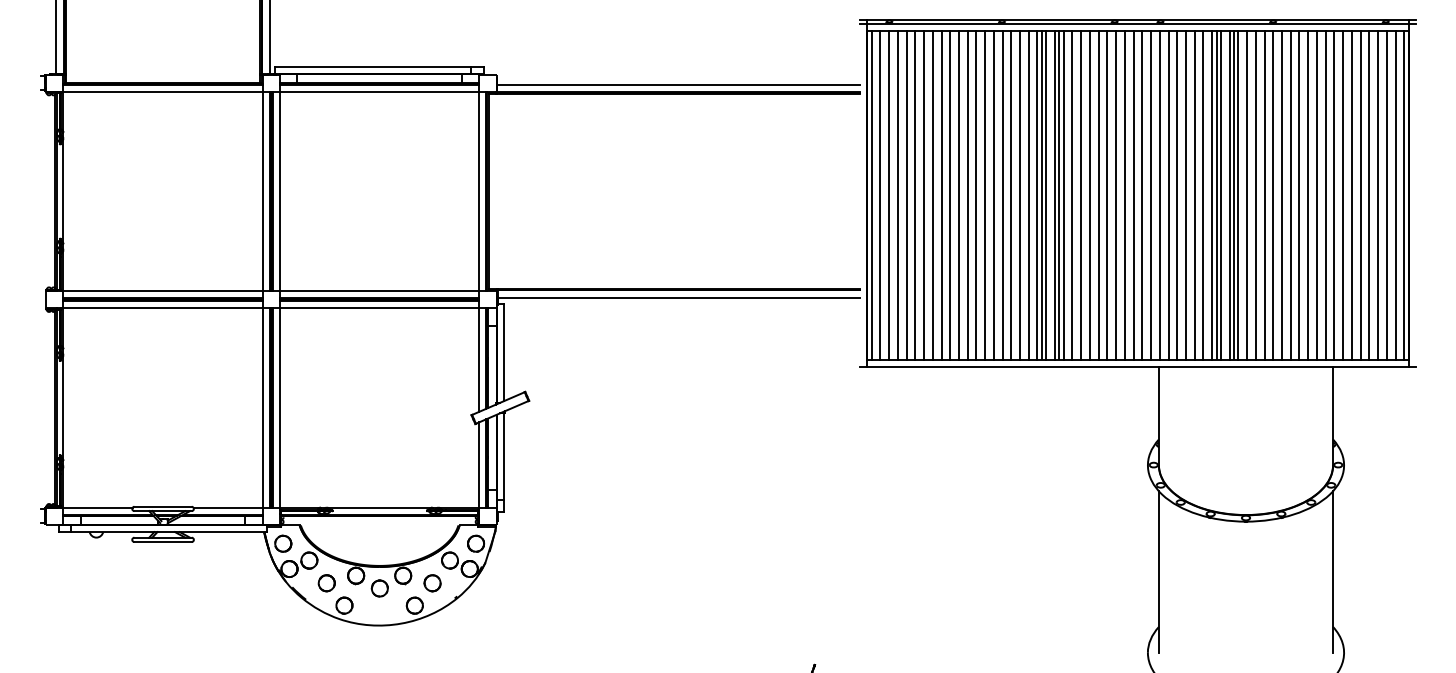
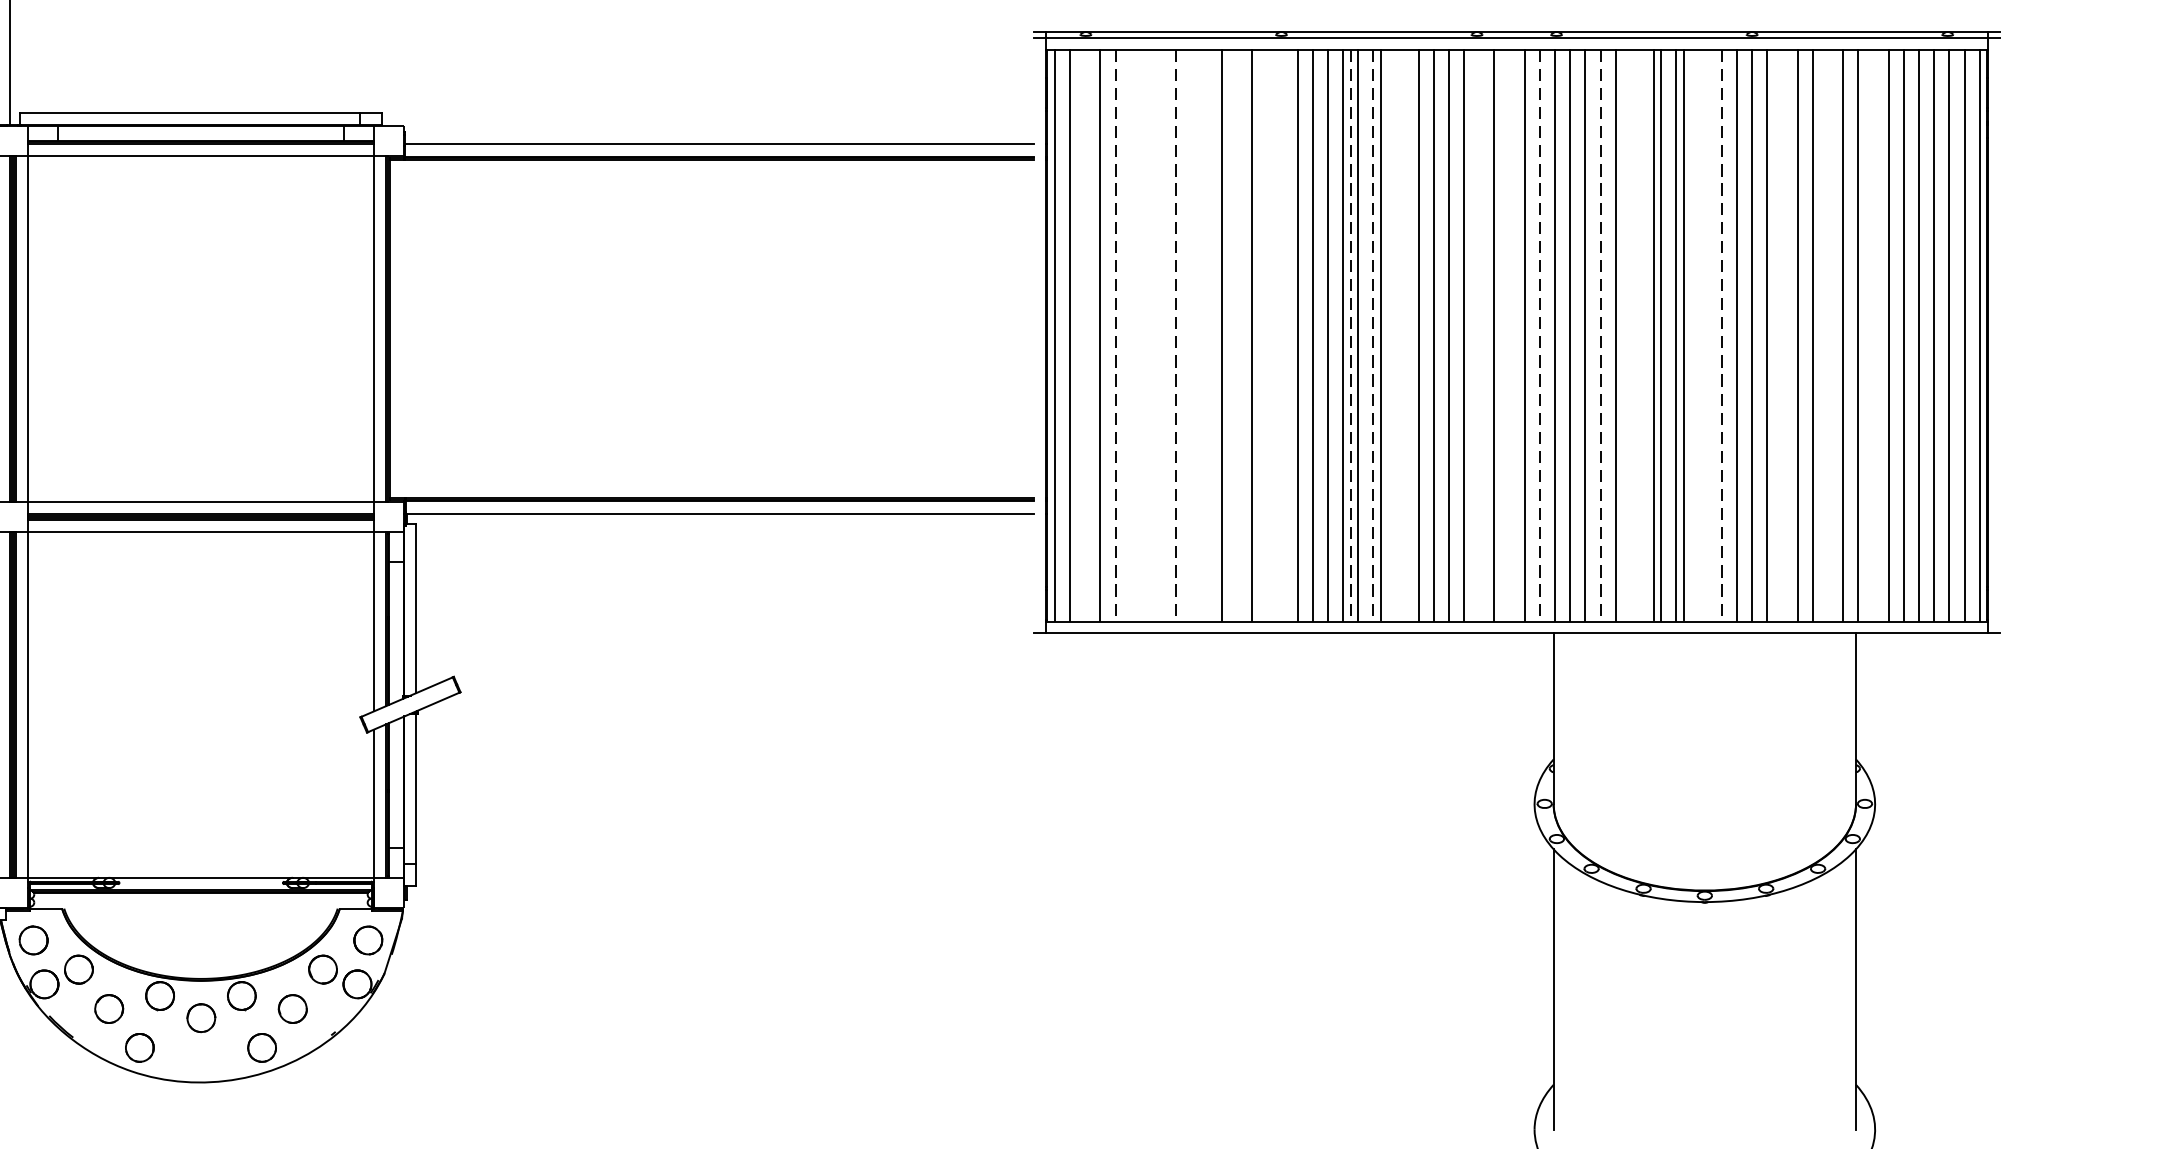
line: (889, 194) -> (1086, 334), removed
line: (915, 194) -> (1131, 334), removed
line: (924, 194) -> (1146, 334), removed
line: (932, 194) -> (1160, 334), removed
line: (950, 194) -> (1191, 334), removed
line: (958, 194) -> (1205, 334), removed
line: (976, 194) -> (1237, 334), removed
line: (993, 194) -> (1266, 334), removed
line: (1002, 194) -> (1282, 334), removed
line: (1063, 194) -> (1388, 334), removed
line: (1072, 194) -> (1403, 334), removed
line: (1116, 194) -> (1480, 334), removed
line: (1133, 194) -> (1509, 334), removed
line: (1203, 194) -> (1631, 334), removed
line: (1212, 194) -> (1646, 334), removed
line: (1238, 194) -> (1691, 334), removed
line: (1247, 194) -> (1707, 334), removed
line: (1290, 194) -> (1782, 334), removed
line: (1316, 194) -> (1827, 334), removed
line: (1343, 194) -> (1874, 334), removed
line: (906, 195) -> (1115, 335), solid -> dashed
line: (941, 195) -> (1176, 335), solid -> dashed
line: (1041, 195) -> (1349, 335), solid -> dashed
line: (1054, 195) -> (1372, 335), solid -> dashed
line: (1151, 195) -> (1540, 335), solid -> dashed
line: (1186, 195) -> (1601, 335), solid -> dashed
line: (1255, 195) -> (1721, 335), solid -> dashed

